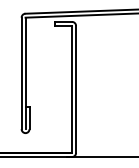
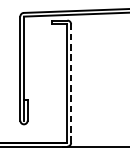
line: (76, 89) -> (71, 83), solid -> dashed

